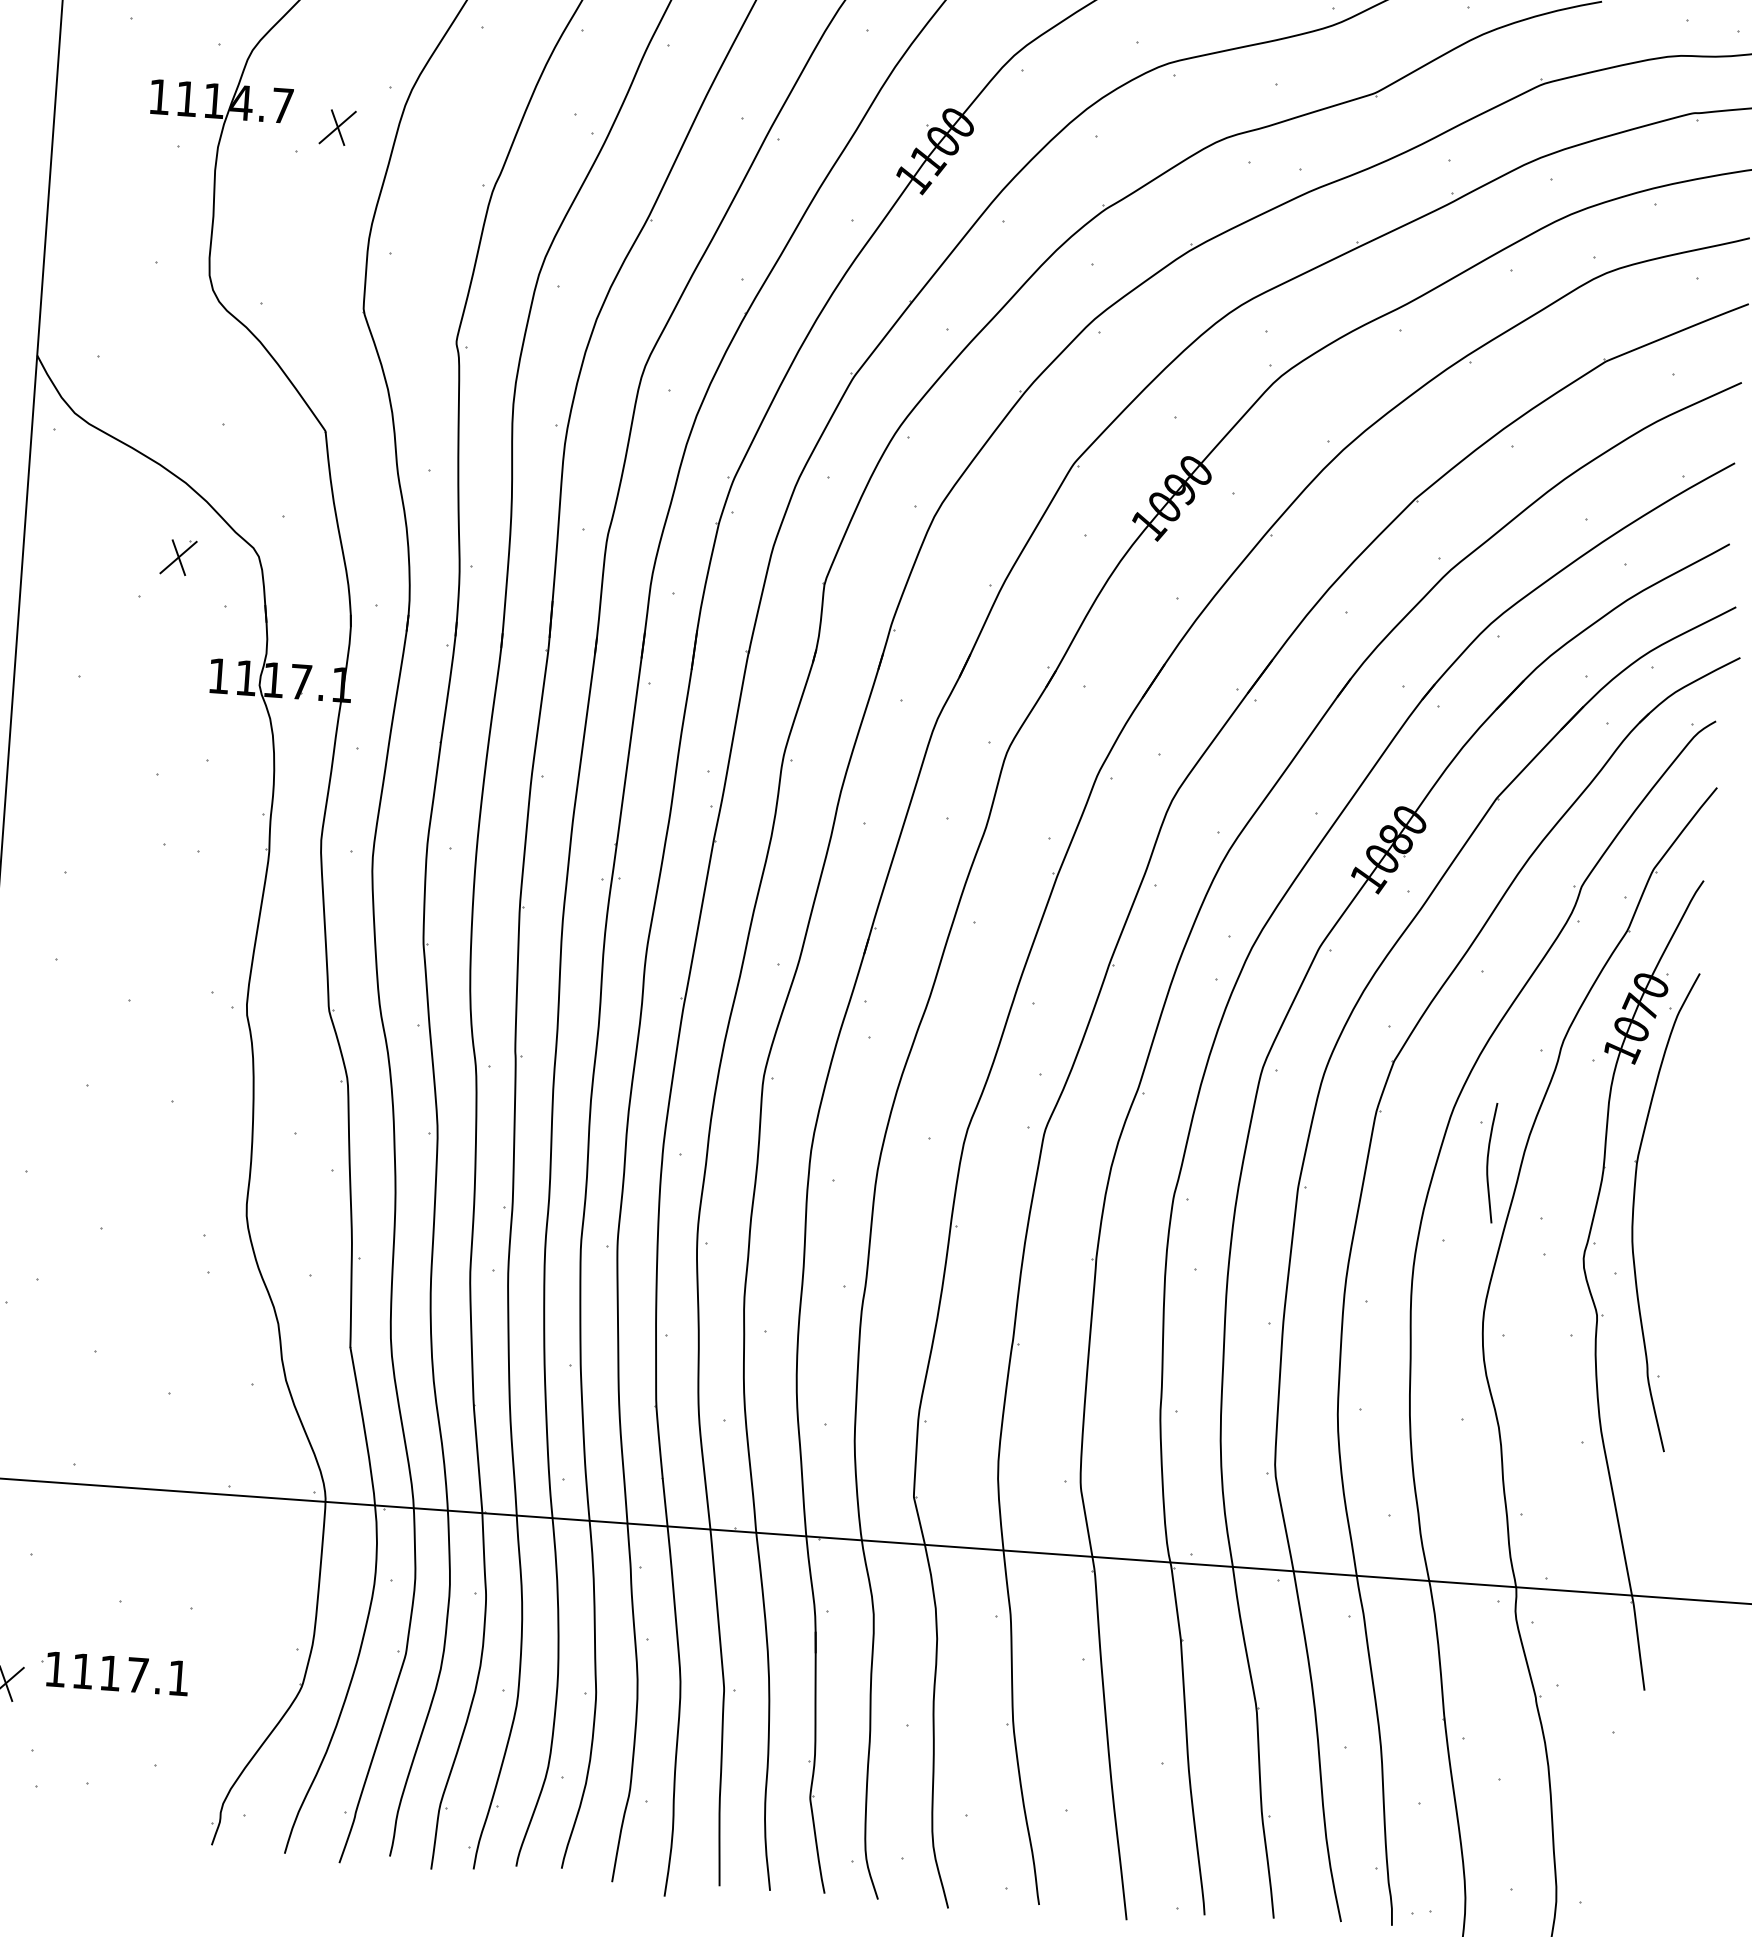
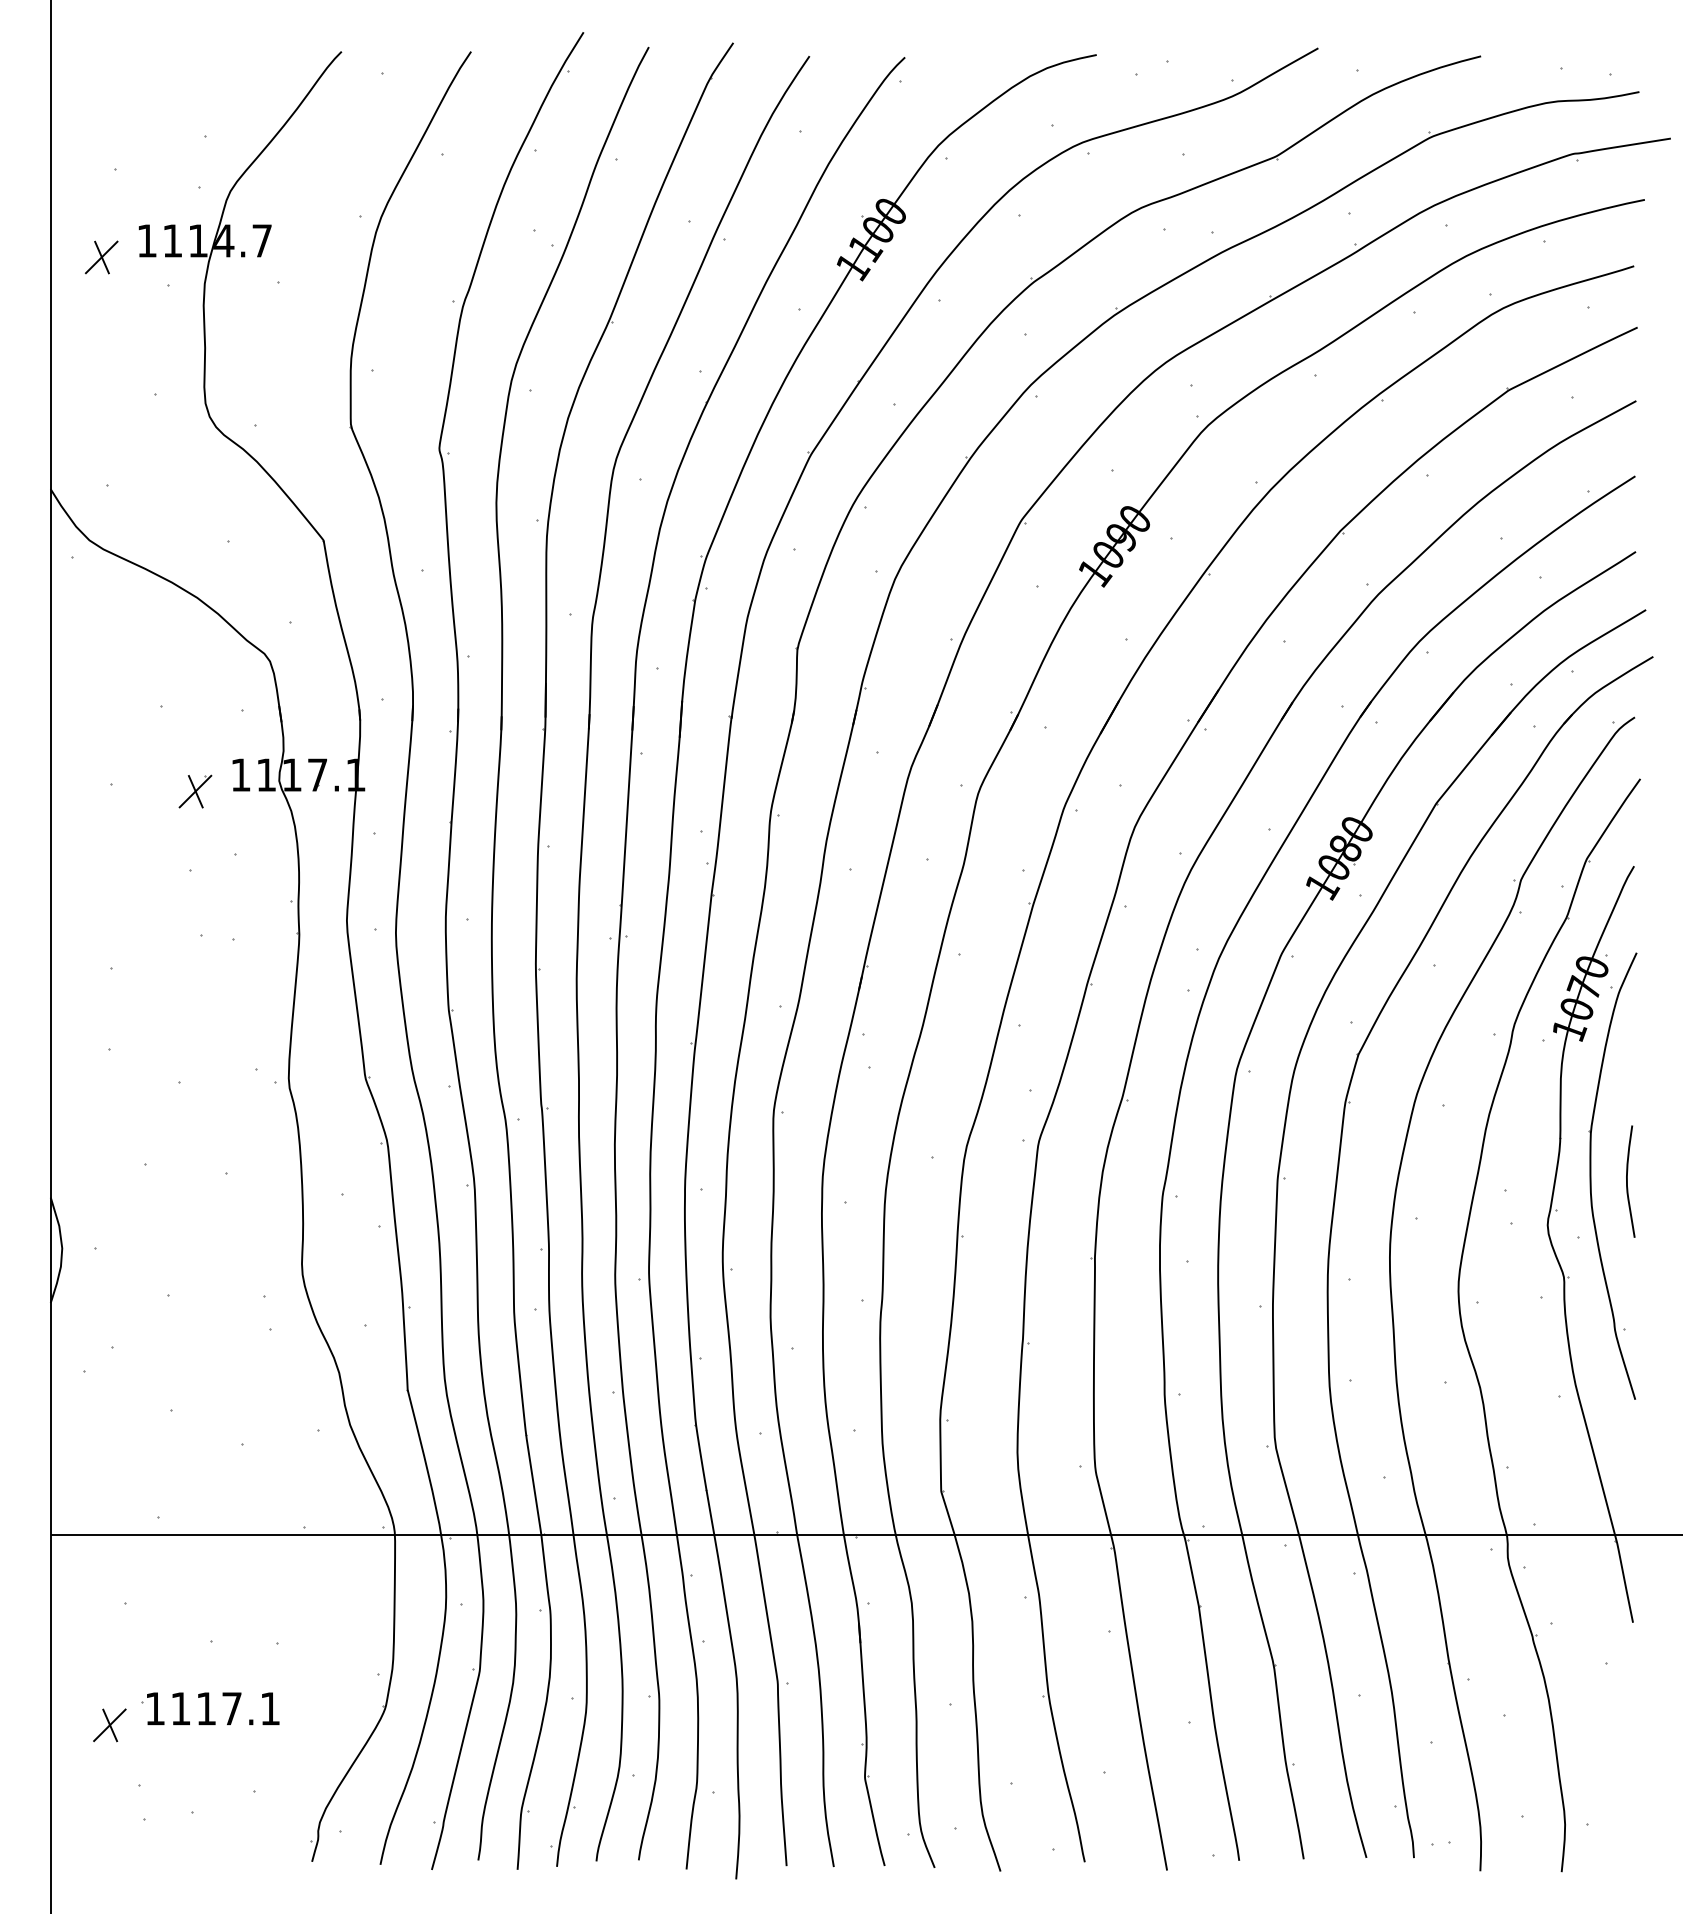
part: (337, 127) -> (101, 257), moved
part: (178, 557) -> (195, 791), moved
curve: (1488, 1162) -> (1627, 1181), moved

